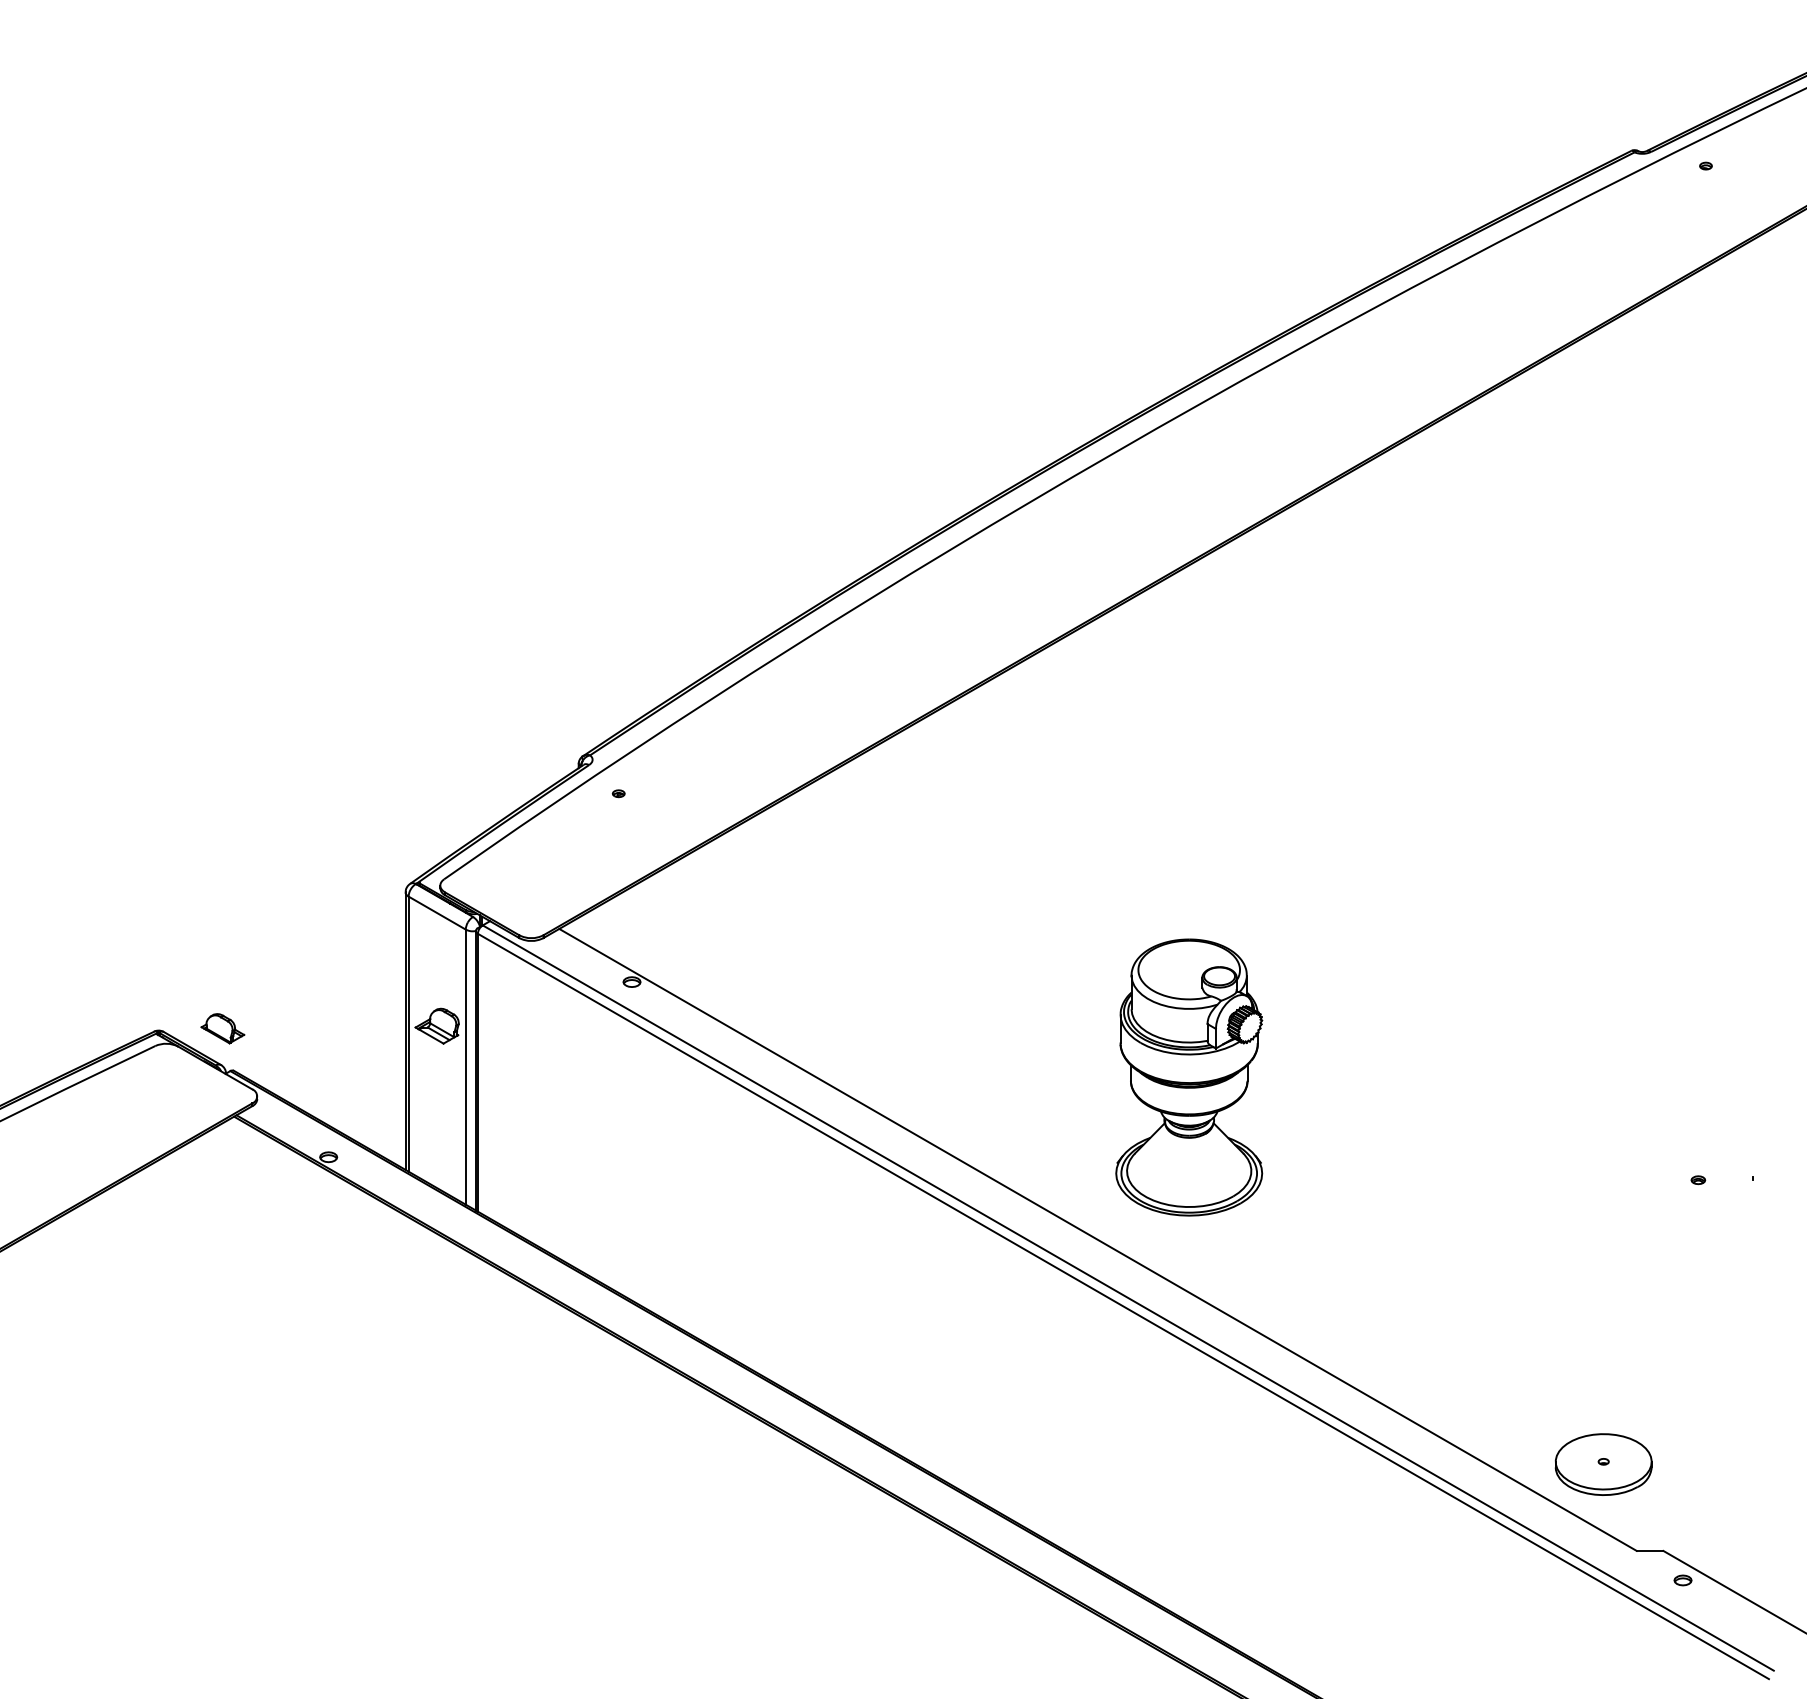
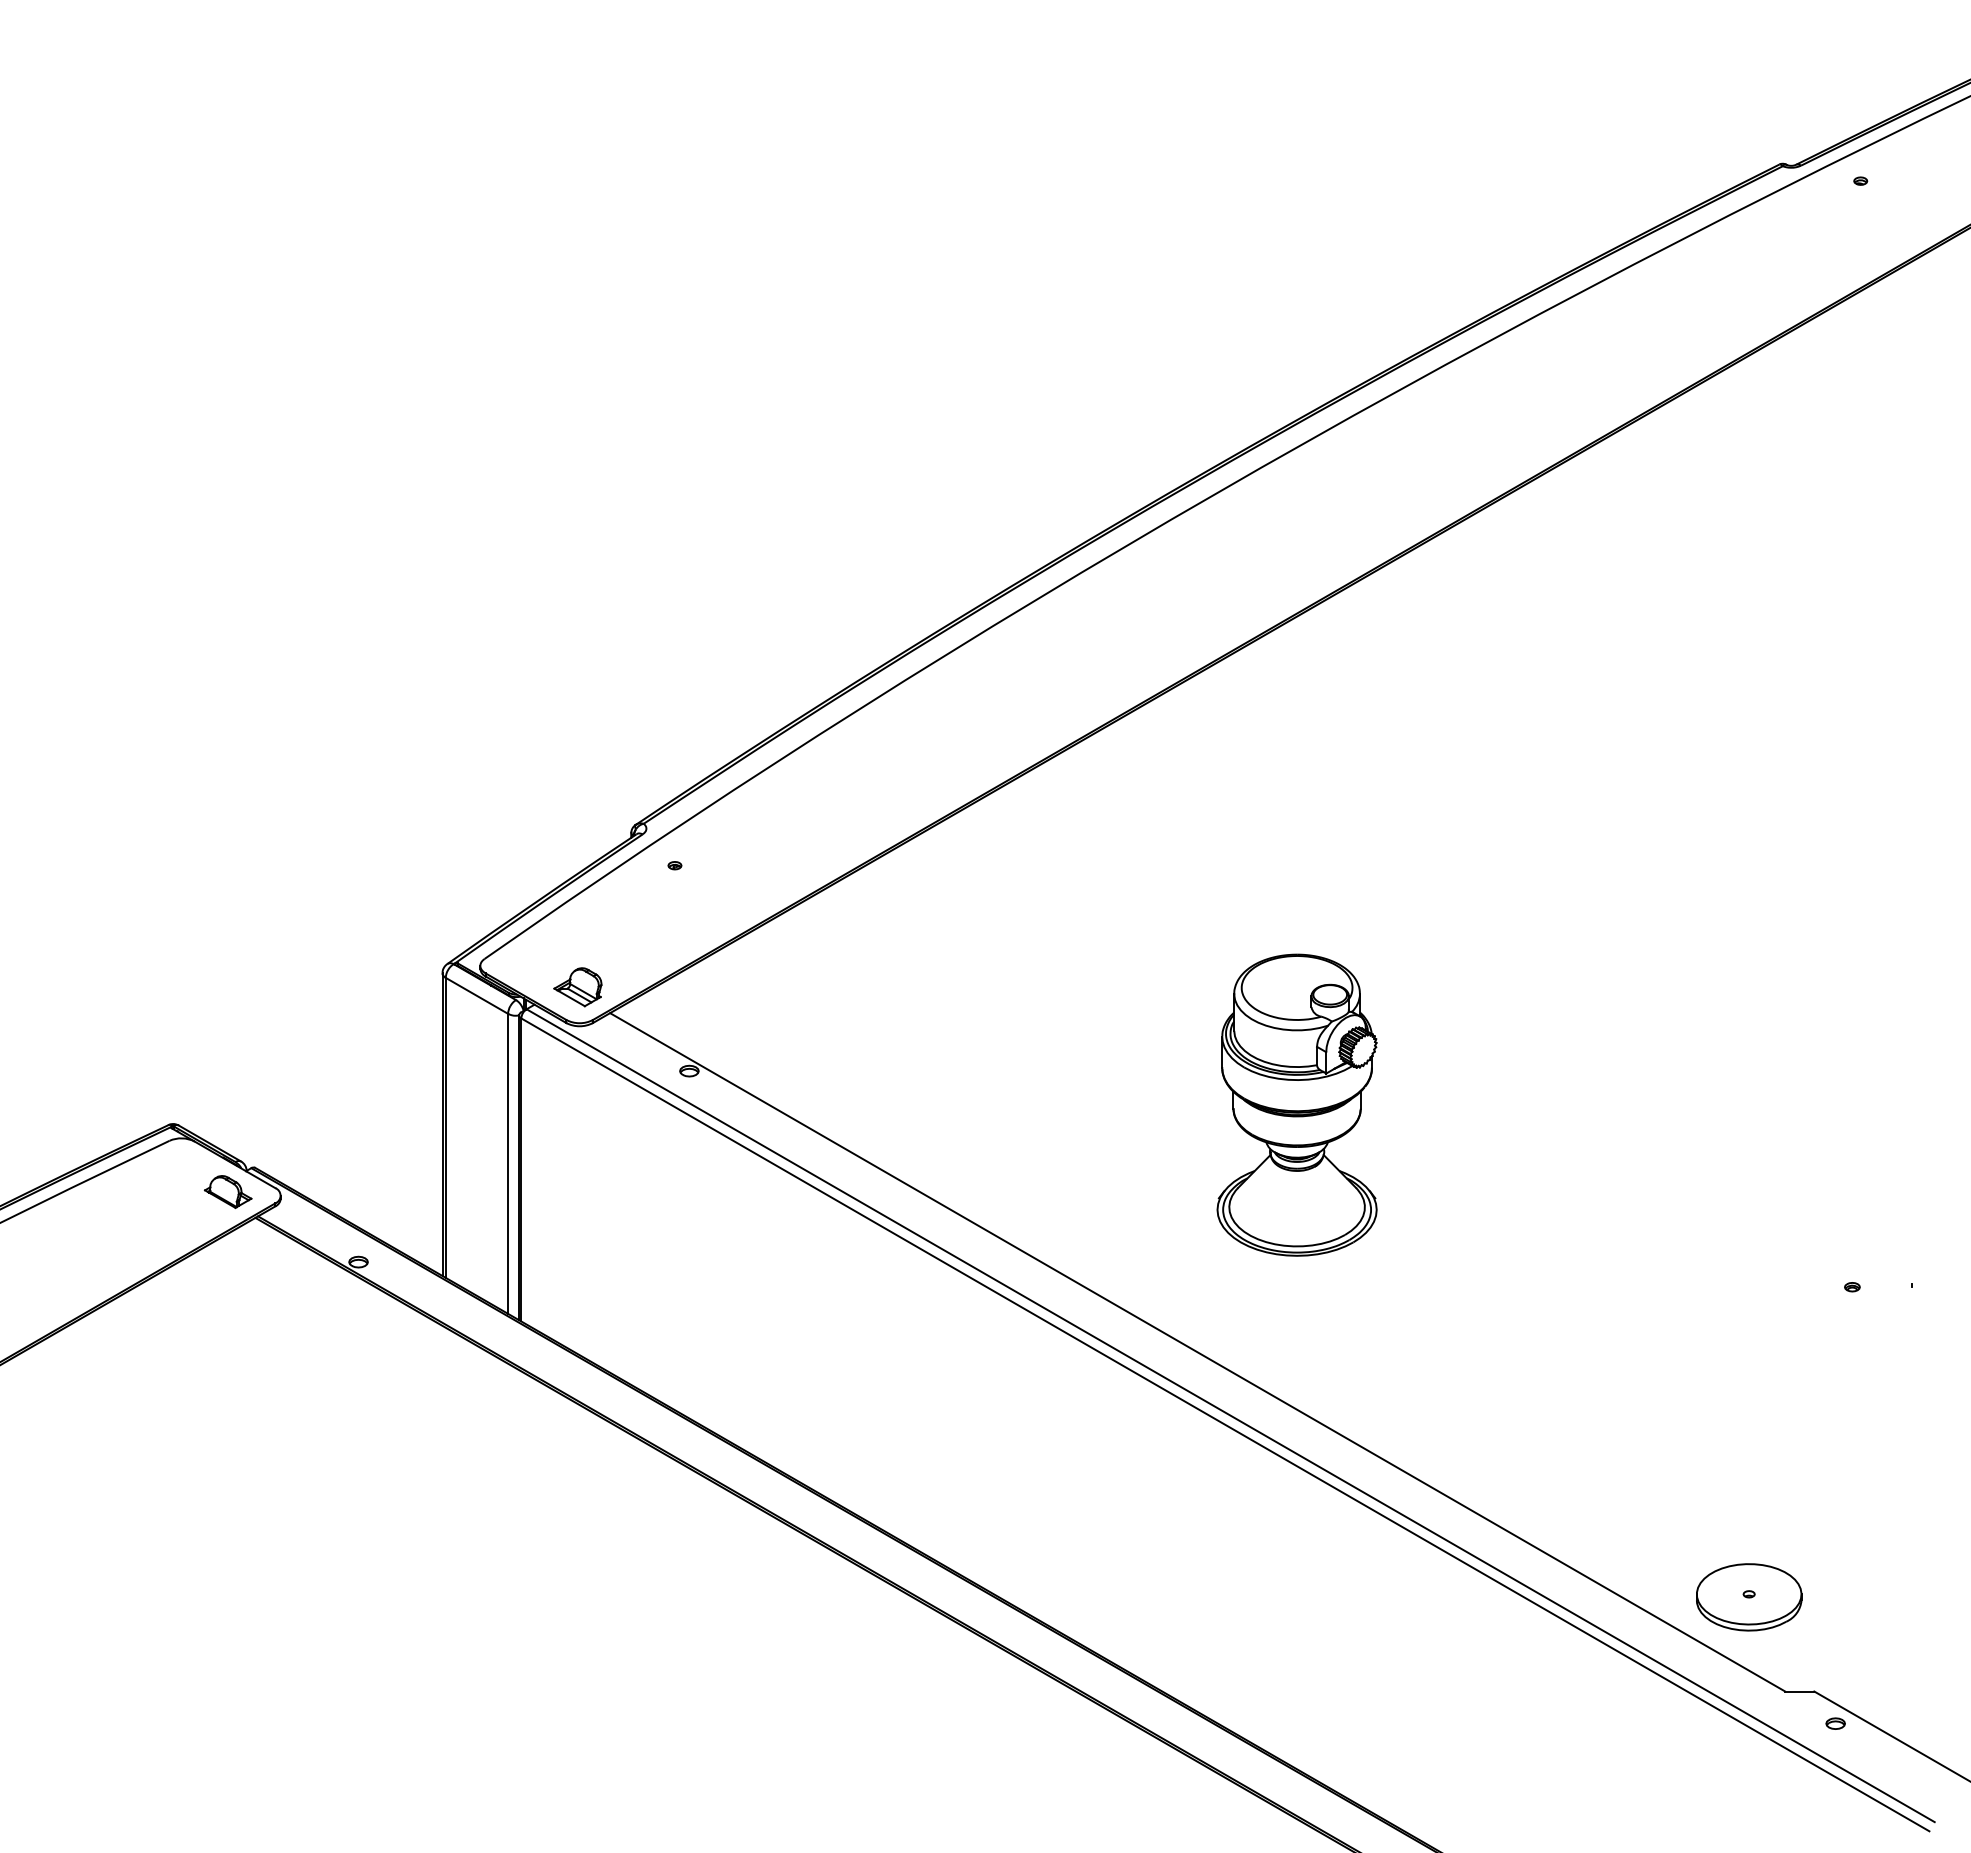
part: (436, 1026) -> (577, 987), moved
part: (222, 1028) -> (227, 1191), moved
part: (1188, 1076) -> (1296, 1104), moved

